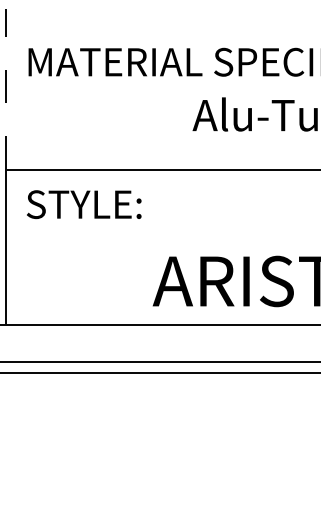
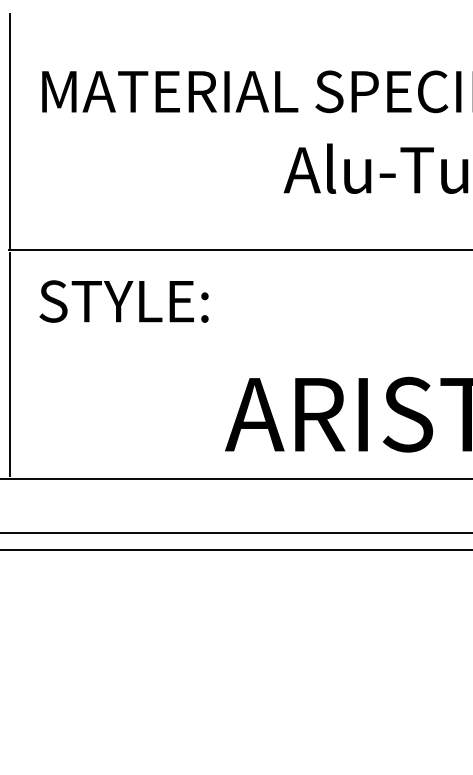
line: (6, 88) -> (9, 130), dashed -> solid

